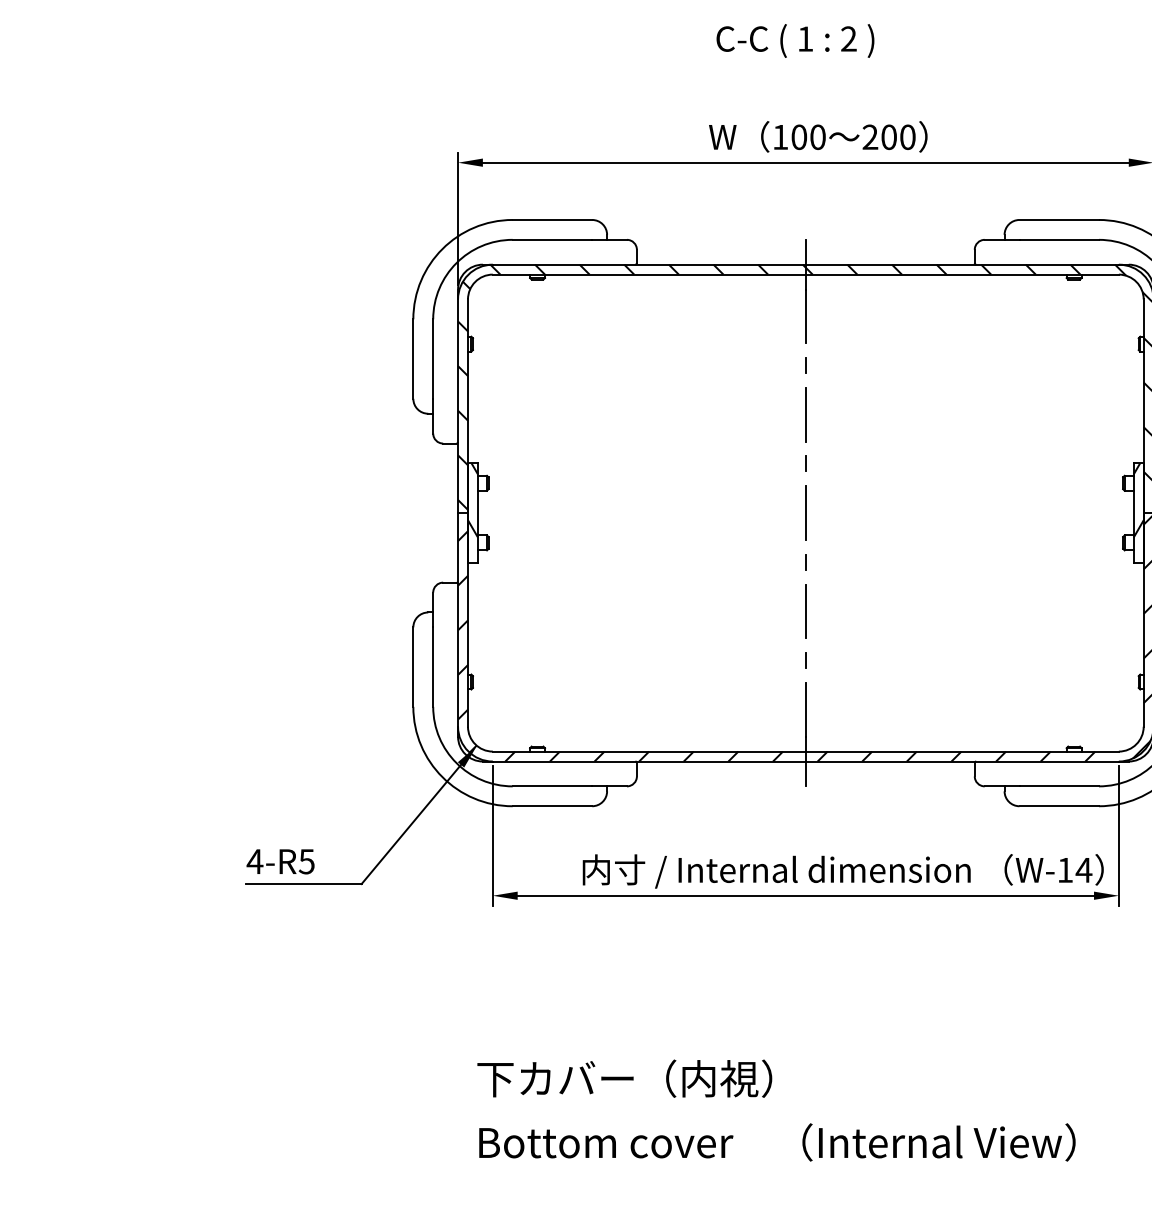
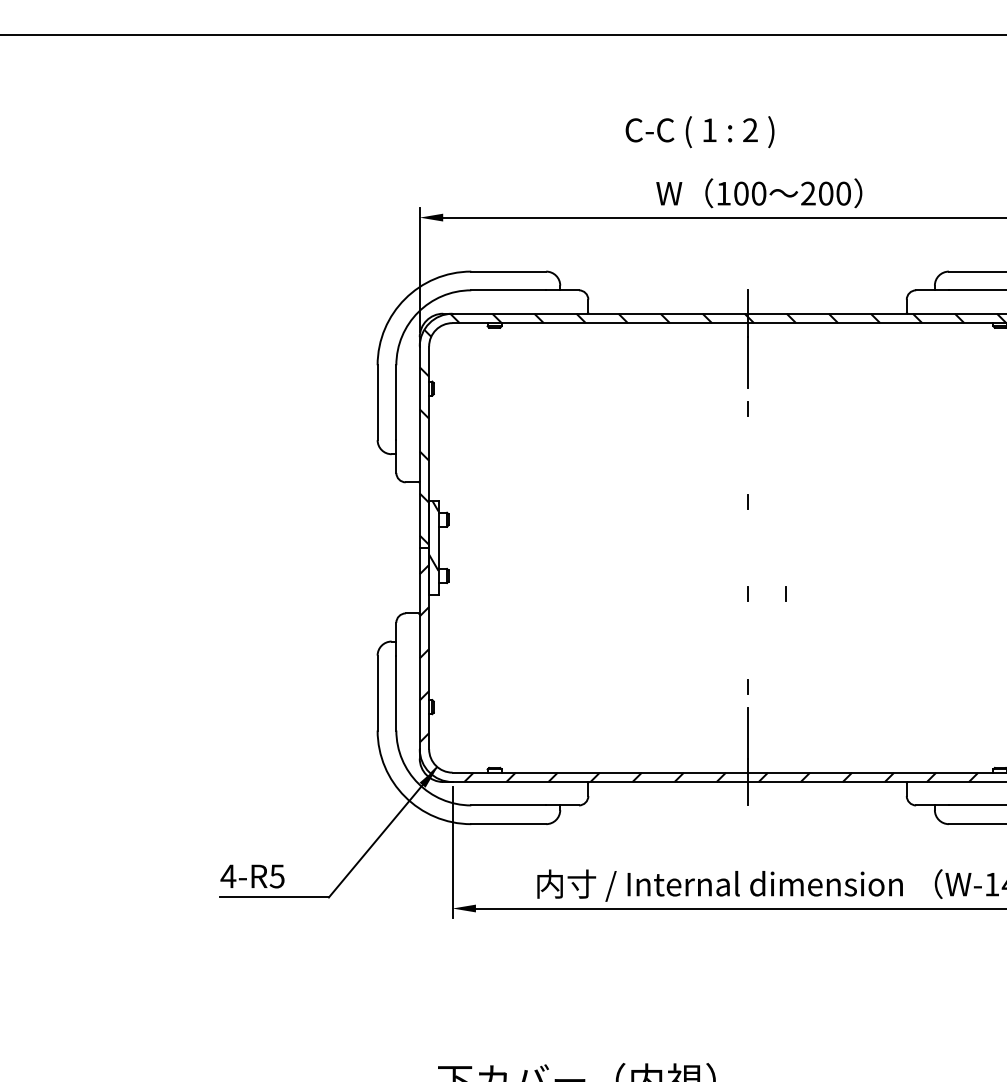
text: (795, 40) -> (700, 131), moved
line: (805, 414) -> (747, 454), removed
line: (805, 512) -> (747, 547), removed
line: (846, 562) -> (785, 594), added
line: (805, 611) -> (747, 640), removed

